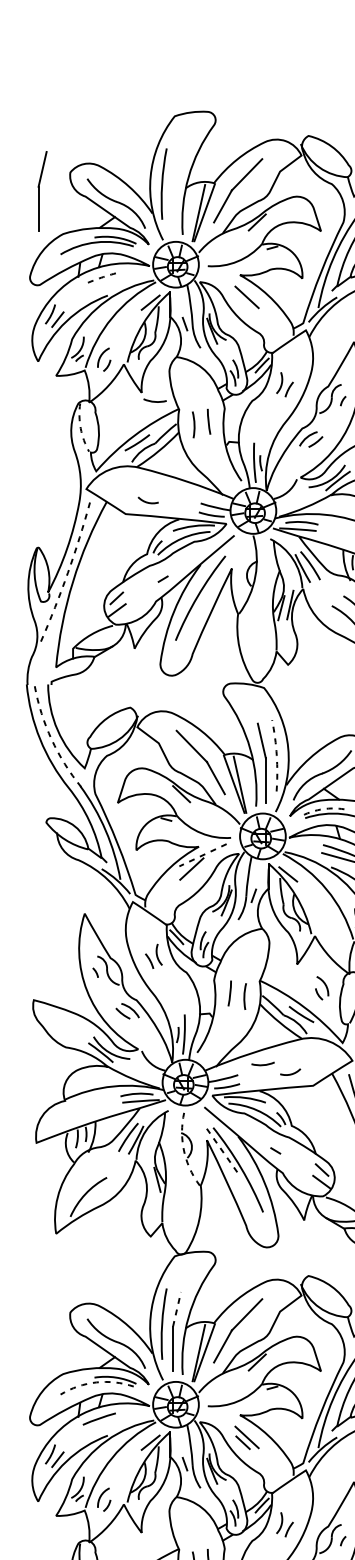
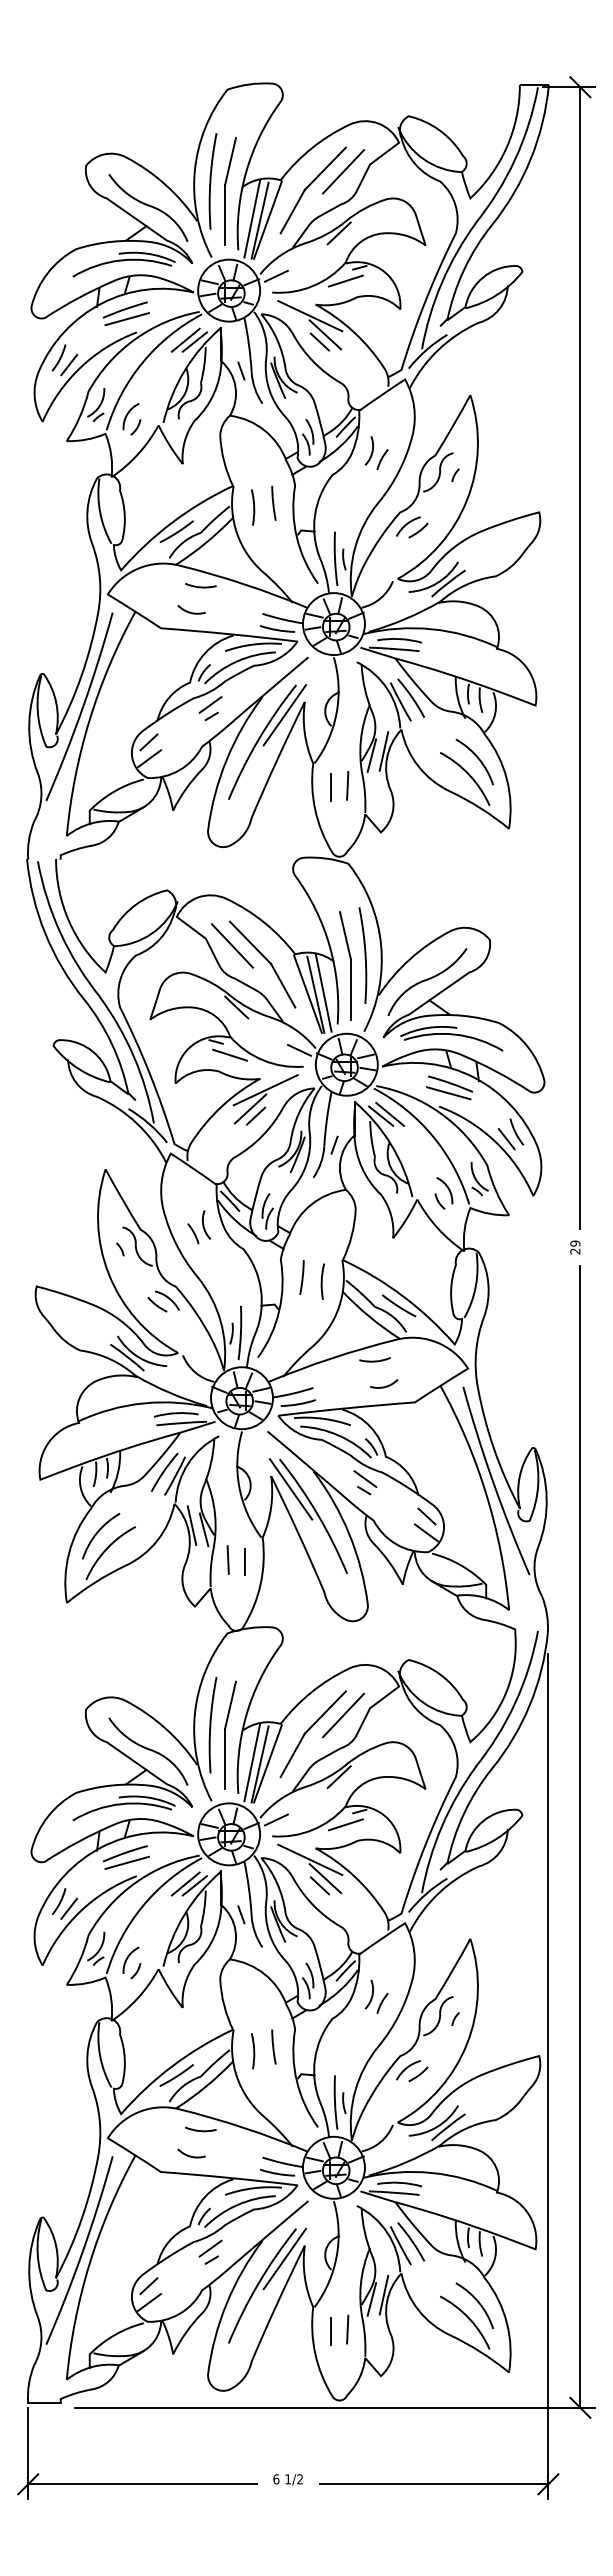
line: (259, 176) -> (342, 171), added
part: (42, 191) -> (230, 191), moved
line: (193, 211) -> (252, 218), added
line: (210, 253) -> (275, 275), added
line: (261, 257) -> (345, 280), added
arc: (99, 278) -> (125, 309), dashed -> solid
line: (236, 283) -> (310, 316), added
line: (100, 286) -> (126, 319), added
line: (143, 300) -> (185, 339), added
line: (242, 302) -> (319, 341), added
arc: (154, 401) -> (200, 586), moved
line: (81, 428) -> (100, 512), dashed -> solid
line: (162, 570) -> (210, 704), added
arc: (67, 572) -> (82, 707), dashed -> solid
line: (216, 578) -> (284, 715), added
line: (263, 630) -> (347, 785), added
line: (251, 631) -> (331, 787), added
arc: (51, 739) -> (60, 933), dashed -> solid
line: (178, 748) -> (232, 945), added
arc: (276, 755) -> (365, 955), dashed -> solid
line: (245, 783) -> (323, 992), added
arc: (323, 808) -> (428, 1027), dashed -> solid
line: (227, 825) -> (299, 1049), added
line: (176, 828) -> (229, 1054), added
line: (202, 855) -> (265, 1090), dashed -> solid
line: (295, 872) -> (390, 1113), added
line: (195, 873) -> (255, 1115), added
part: (321, 988) -> (443, 1193), moved
arc: (262, 1064) -> (374, 1360), moved
line: (276, 1141) -> (365, 1478), added
line: (183, 1147) -> (239, 1486), dashed -> solid
line: (222, 1150) -> (291, 1489), dashed -> solid
line: (148, 1176) -> (191, 1525), added
arc: (78, 1183) -> (97, 1534), added
line: (174, 1201) -> (227, 1559), added
line: (187, 1203) -> (244, 1561), added
line: (177, 1308) -> (230, 1704), dashed -> solid
line: (260, 1317) -> (343, 1715), added
line: (193, 1351) -> (252, 1762), added
arc: (96, 1382) -> (121, 1804), dashed -> solid
line: (210, 1393) -> (275, 1819), added
line: (261, 1397) -> (345, 1824), added
line: (236, 1423) -> (310, 1859), added
line: (100, 1425) -> (126, 1862), added
line: (143, 1441) -> (185, 1883), added

